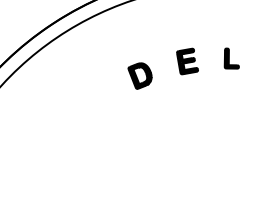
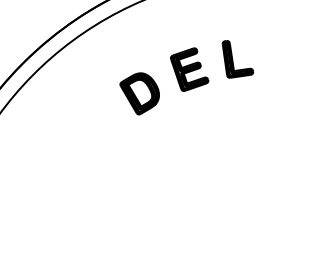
part: (231, 59) -> (237, 59), size x1.67
part: (187, 61) -> (189, 69), size x1.43
part: (139, 75) -> (139, 93), size x1.43

